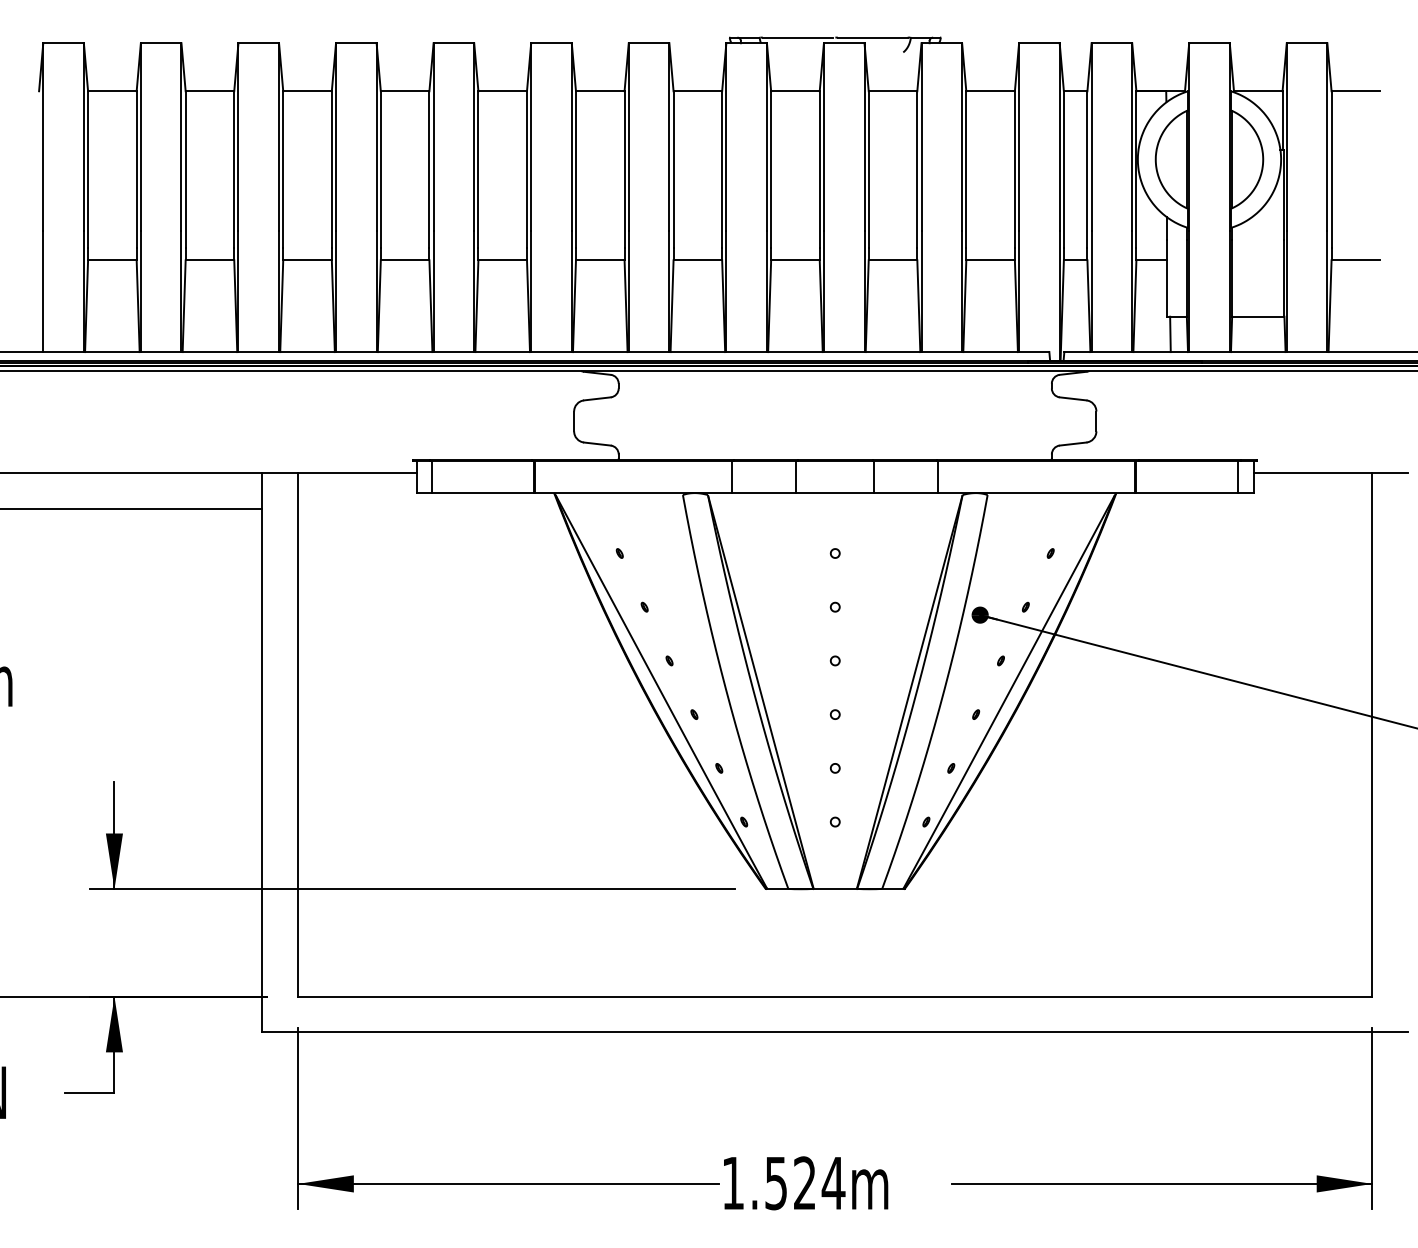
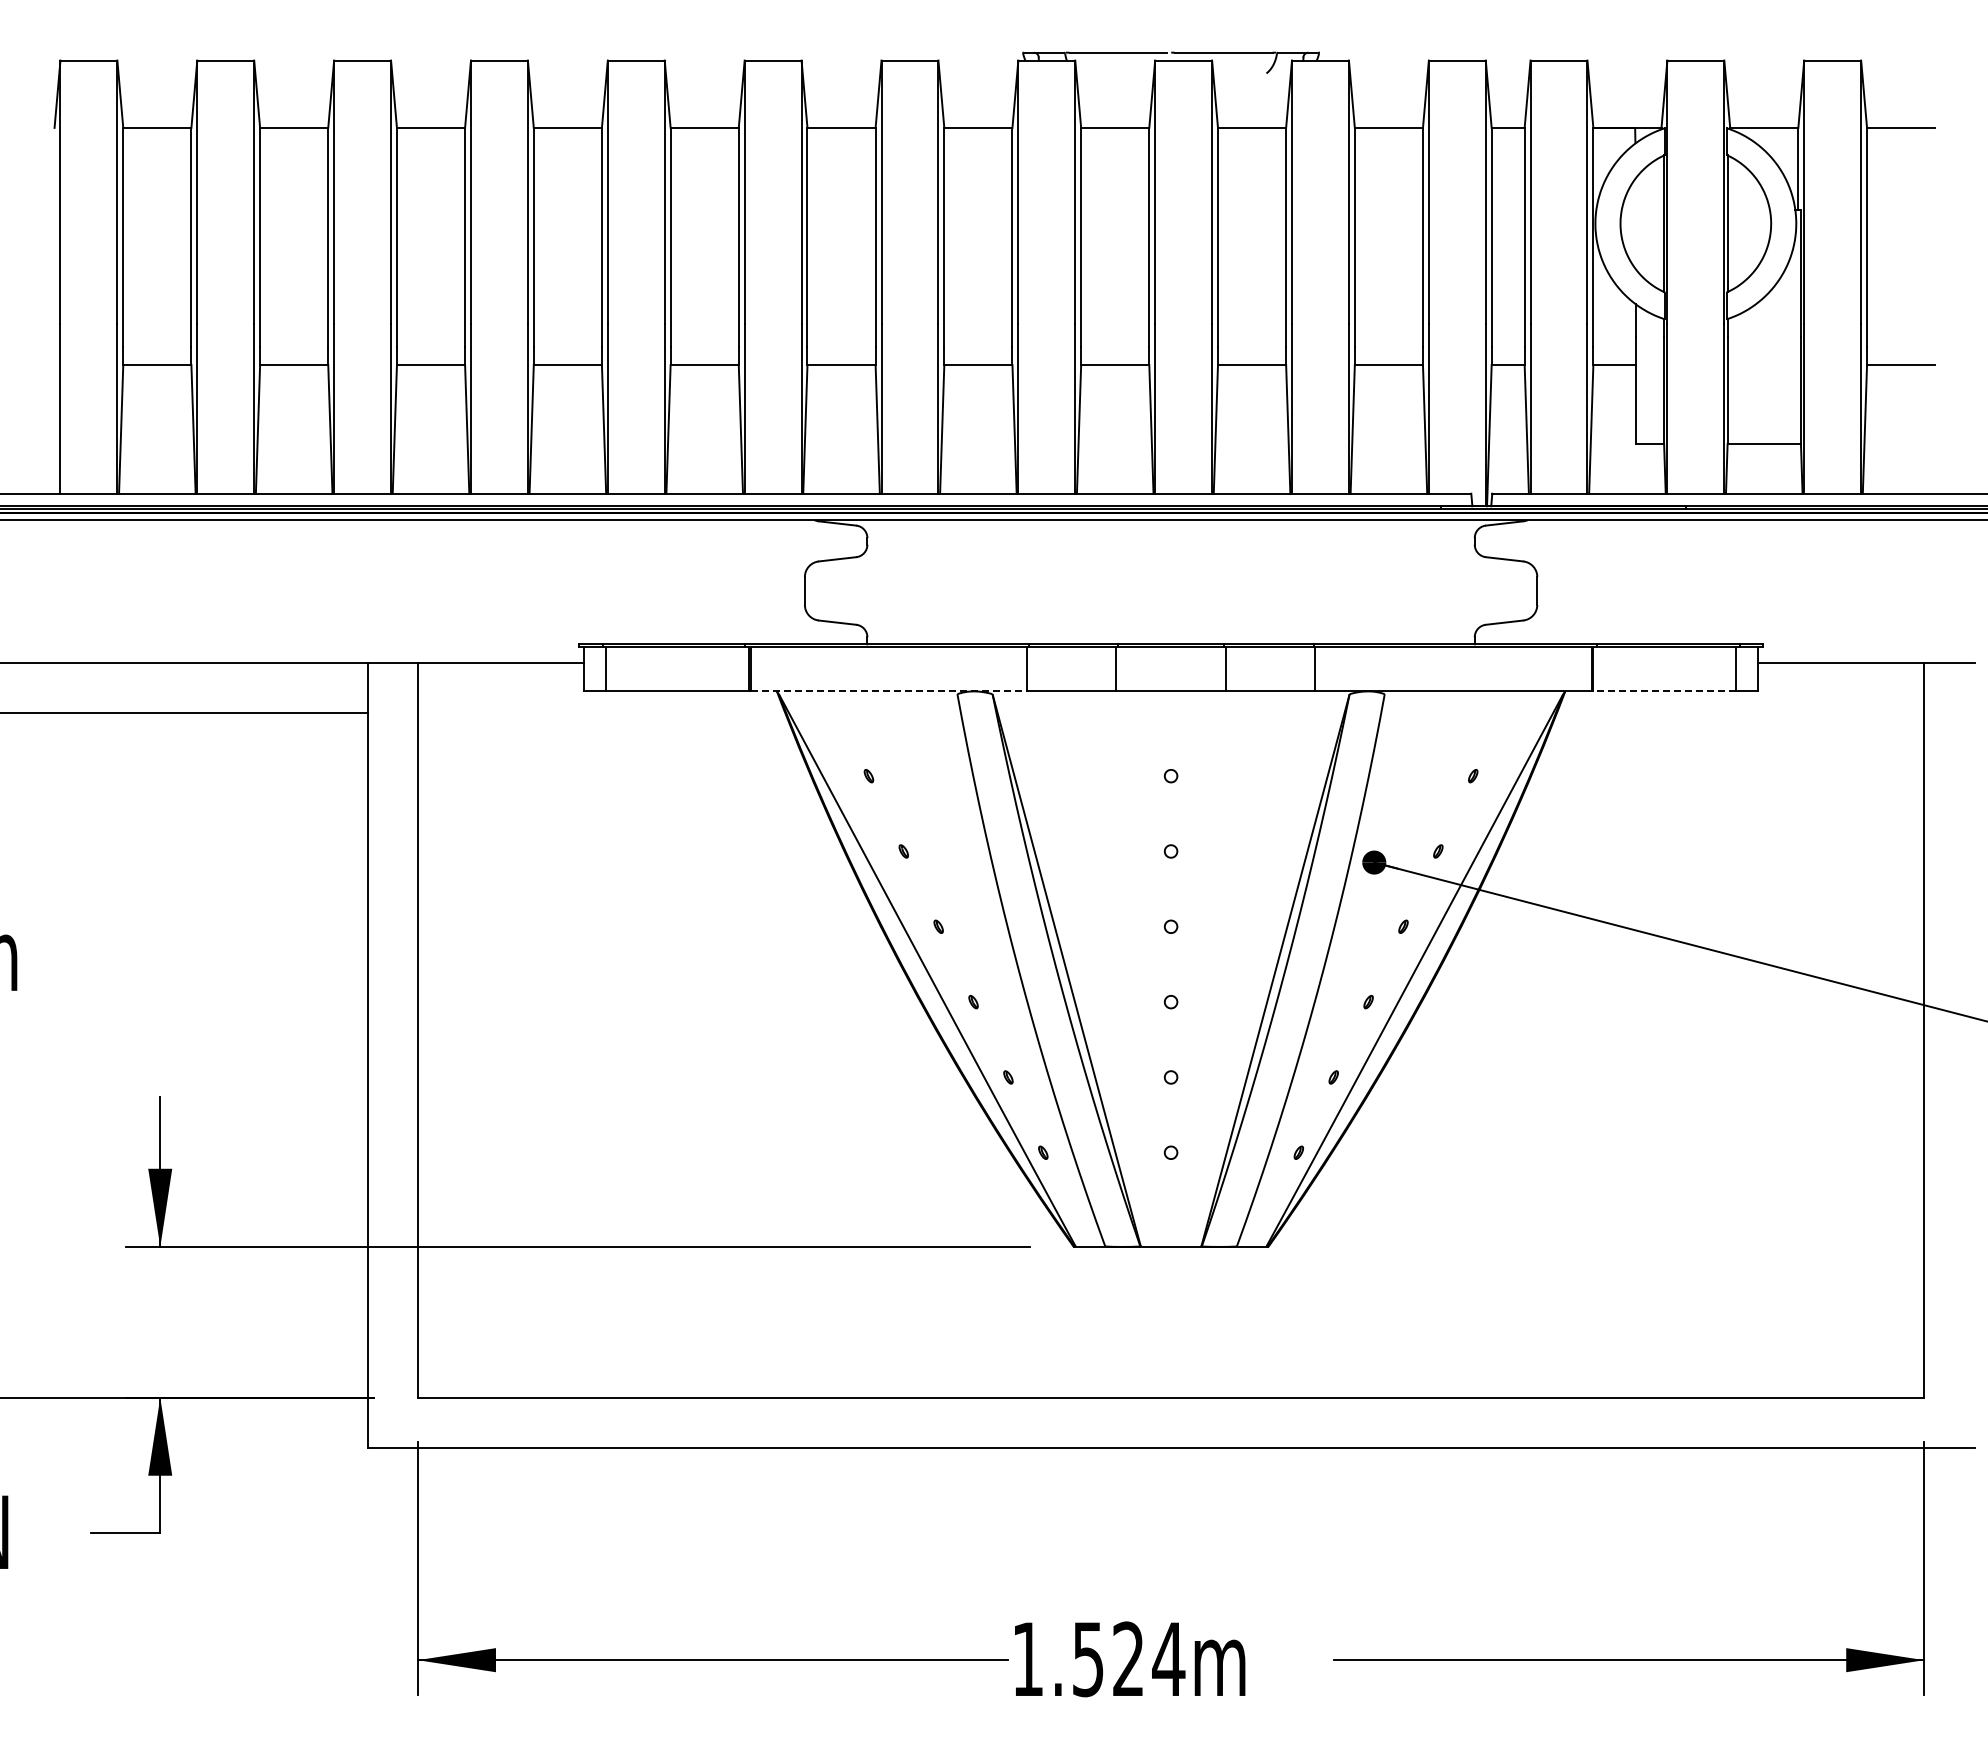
line: (1170, 334) -> (1640, 468), removed
line: (634, 493) -> (889, 691), solid -> dashed
line: (1187, 493) -> (1664, 691), solid -> dashed

